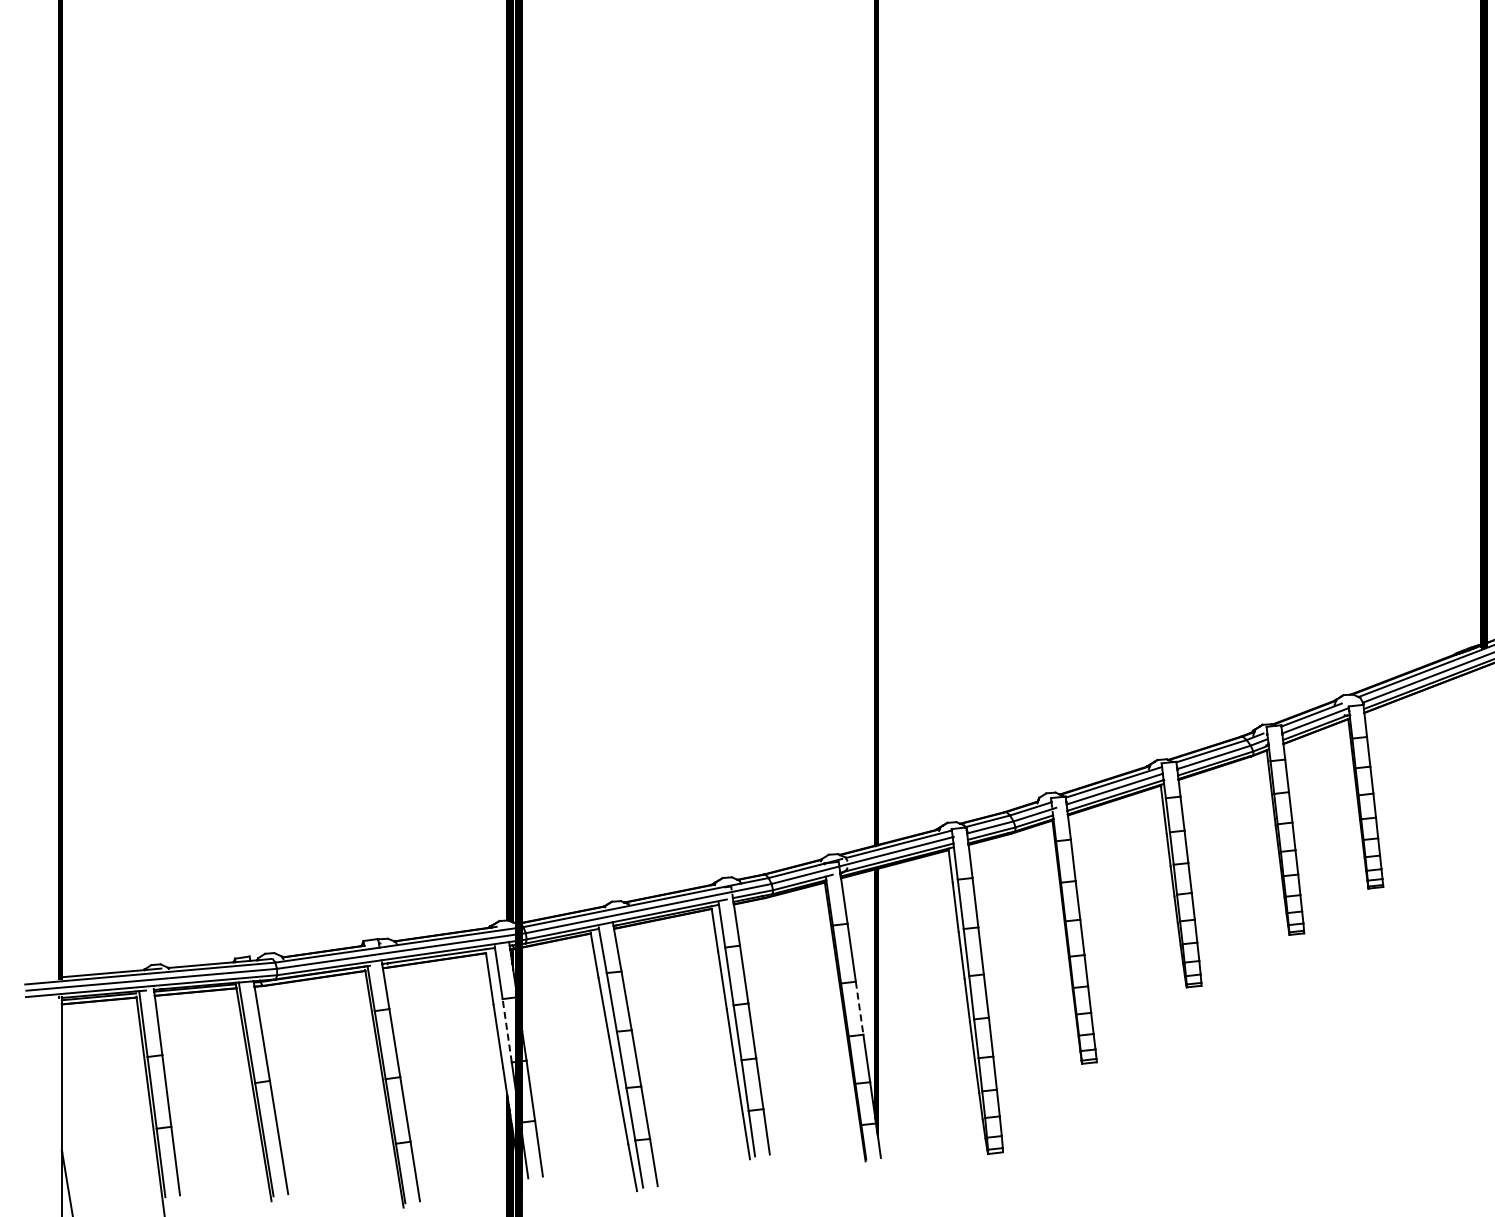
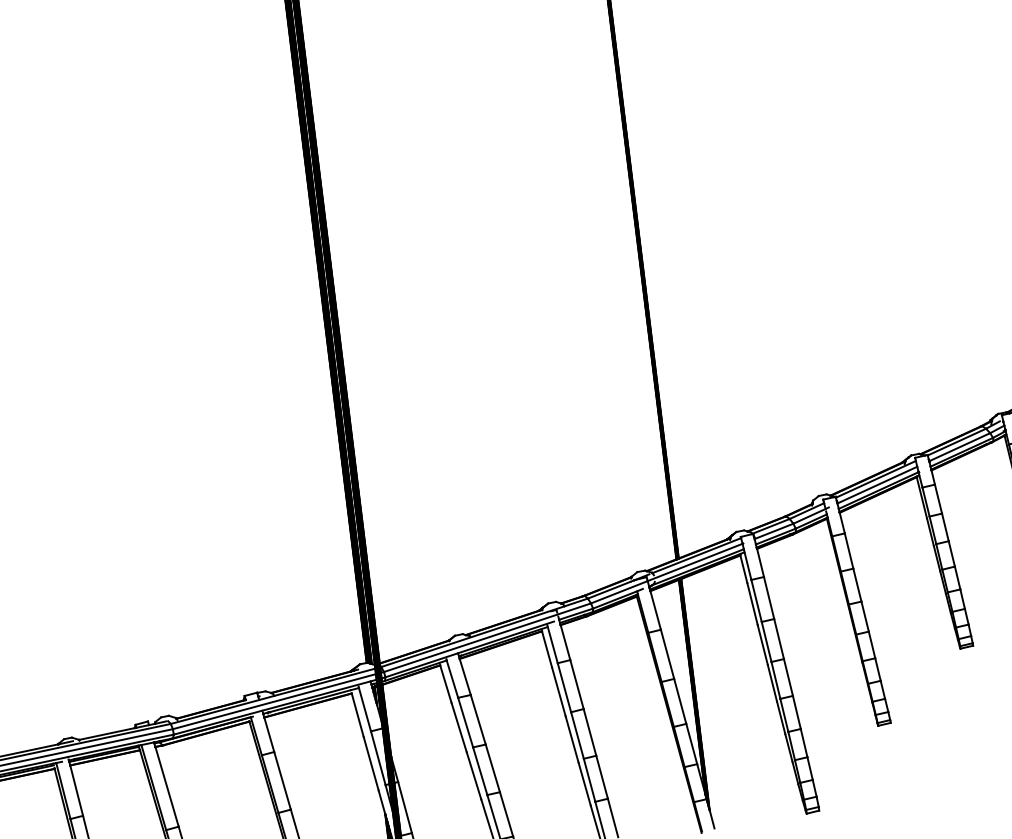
line: (859, 1008) -> (680, 701), dashed -> solid
line: (507, 1030) -> (378, 757), dashed -> solid

